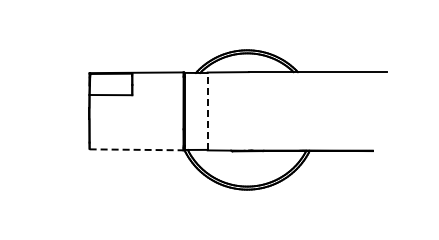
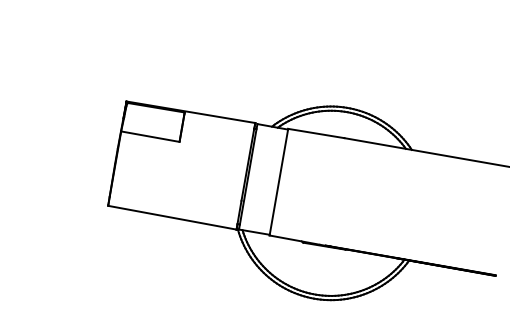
line: (207, 111) -> (278, 182), dashed -> solid
line: (136, 149) -> (172, 217), dashed -> solid

